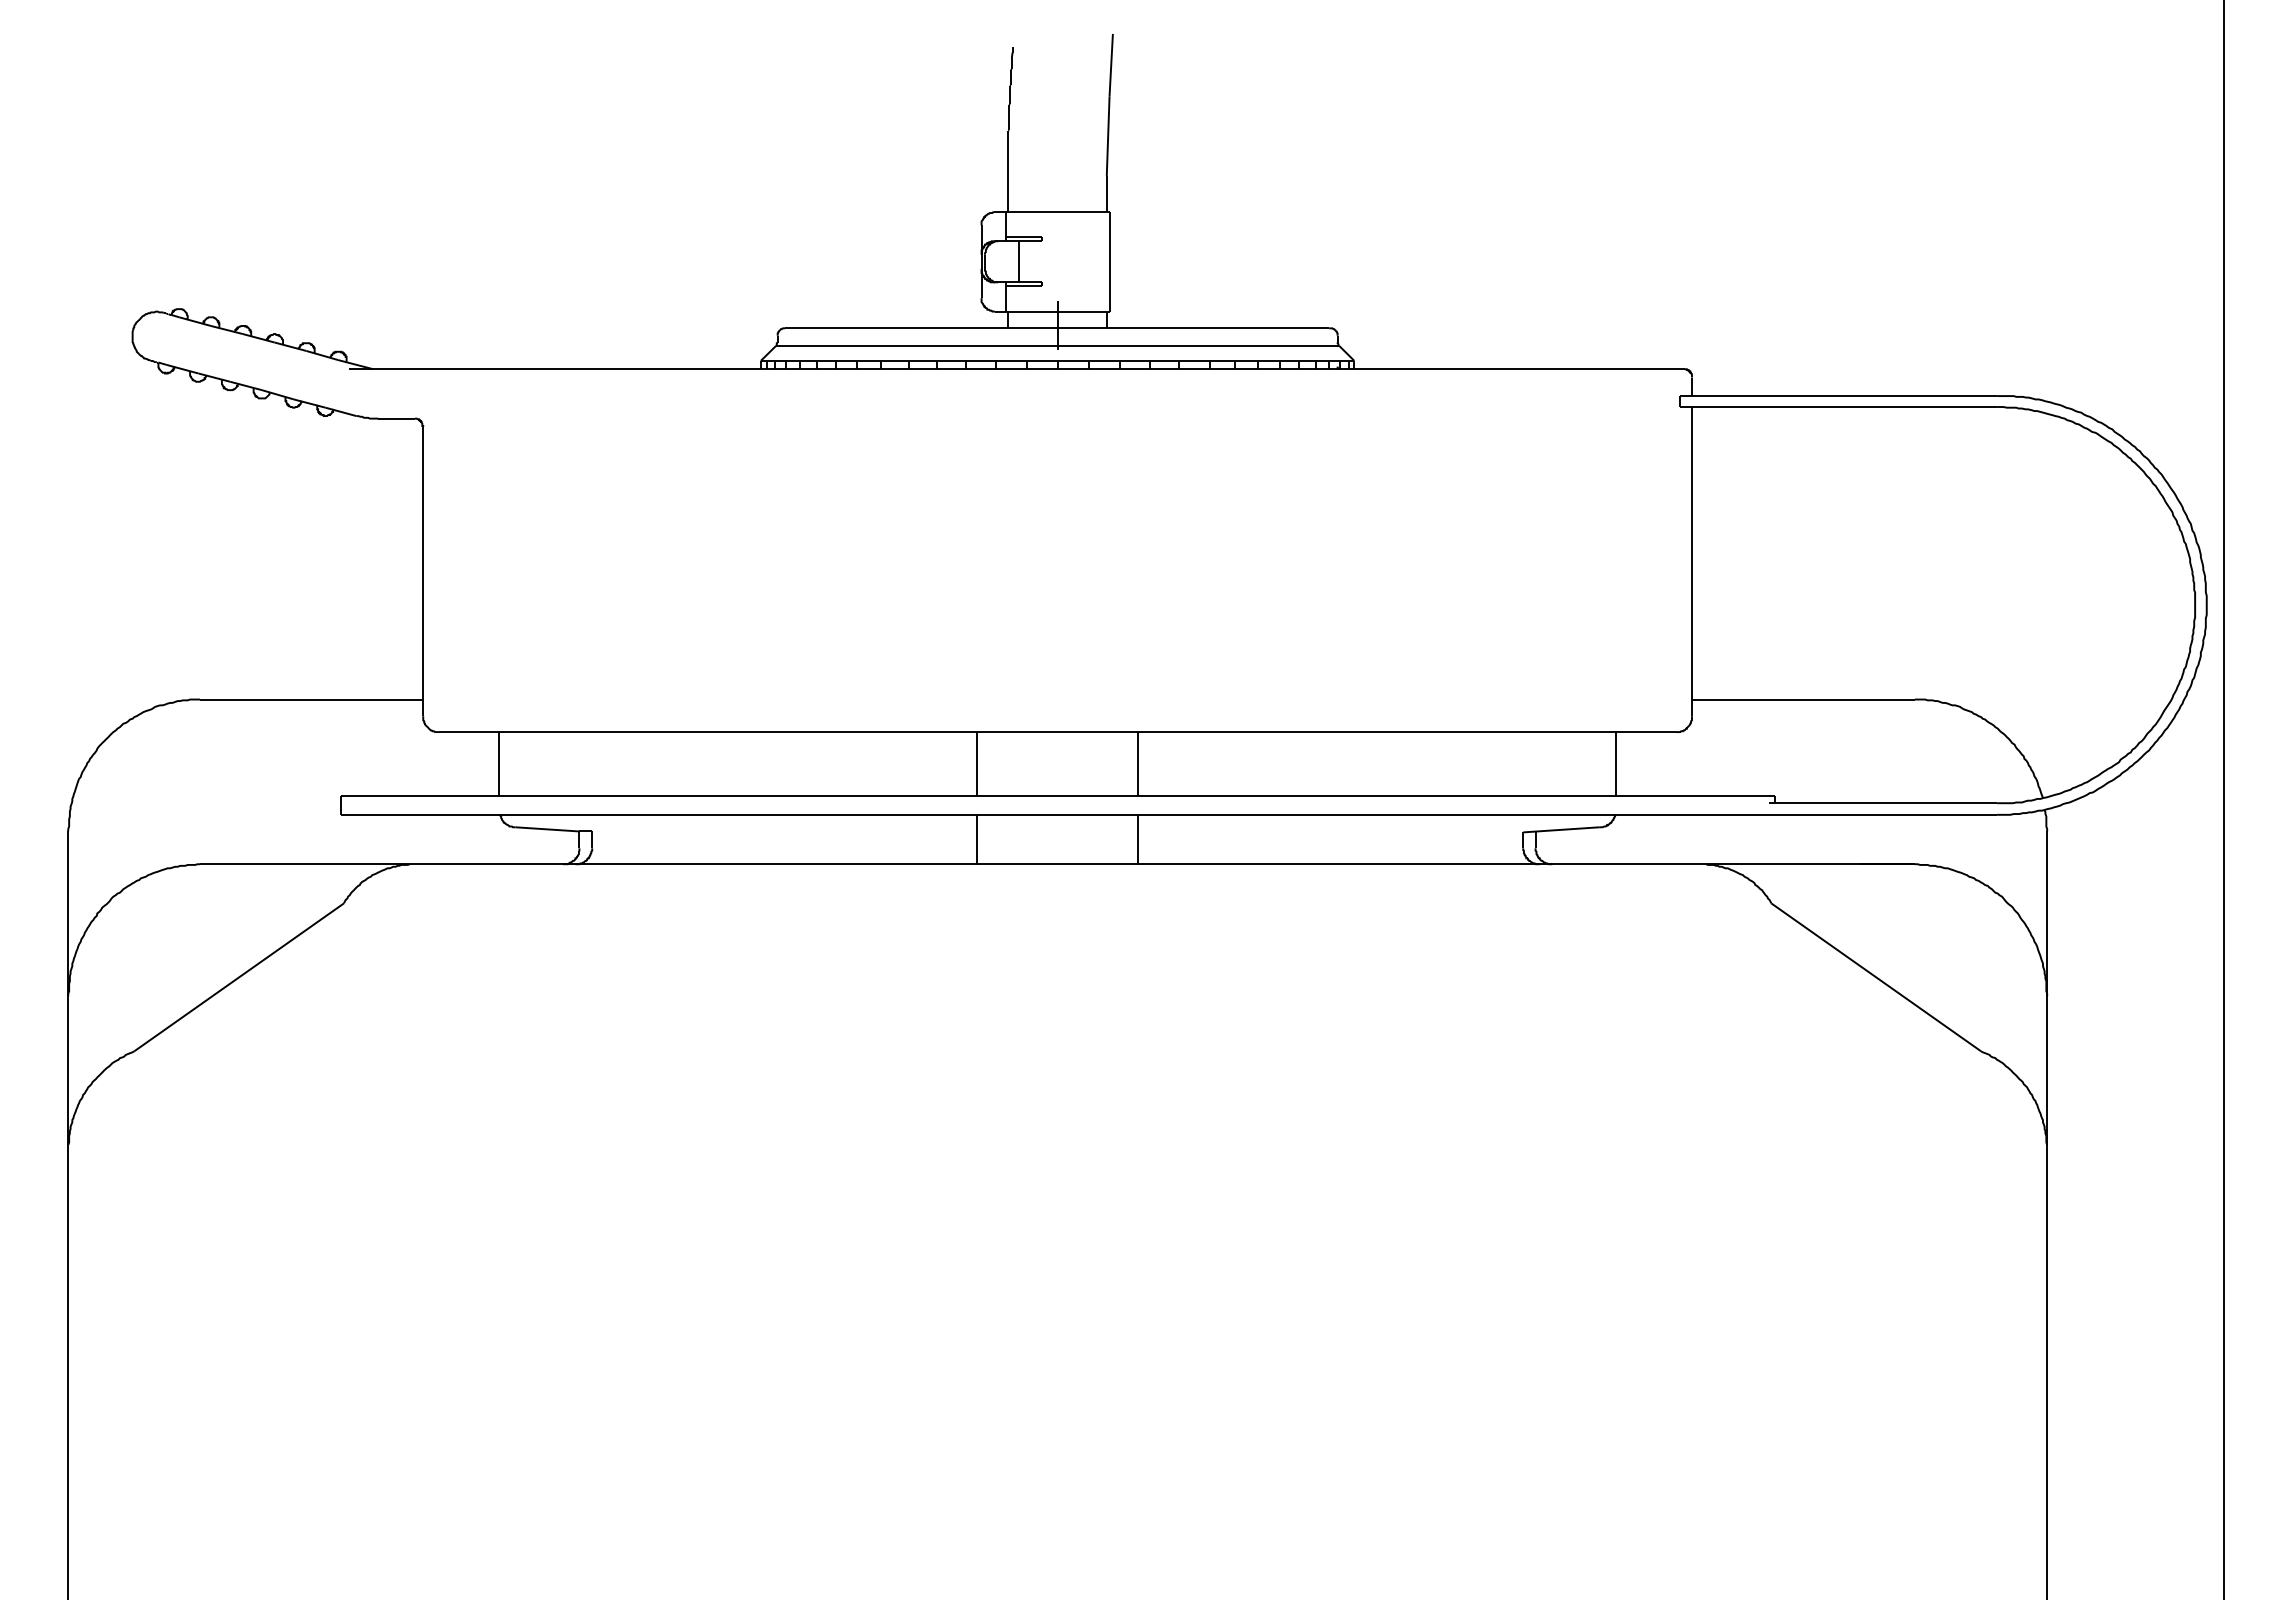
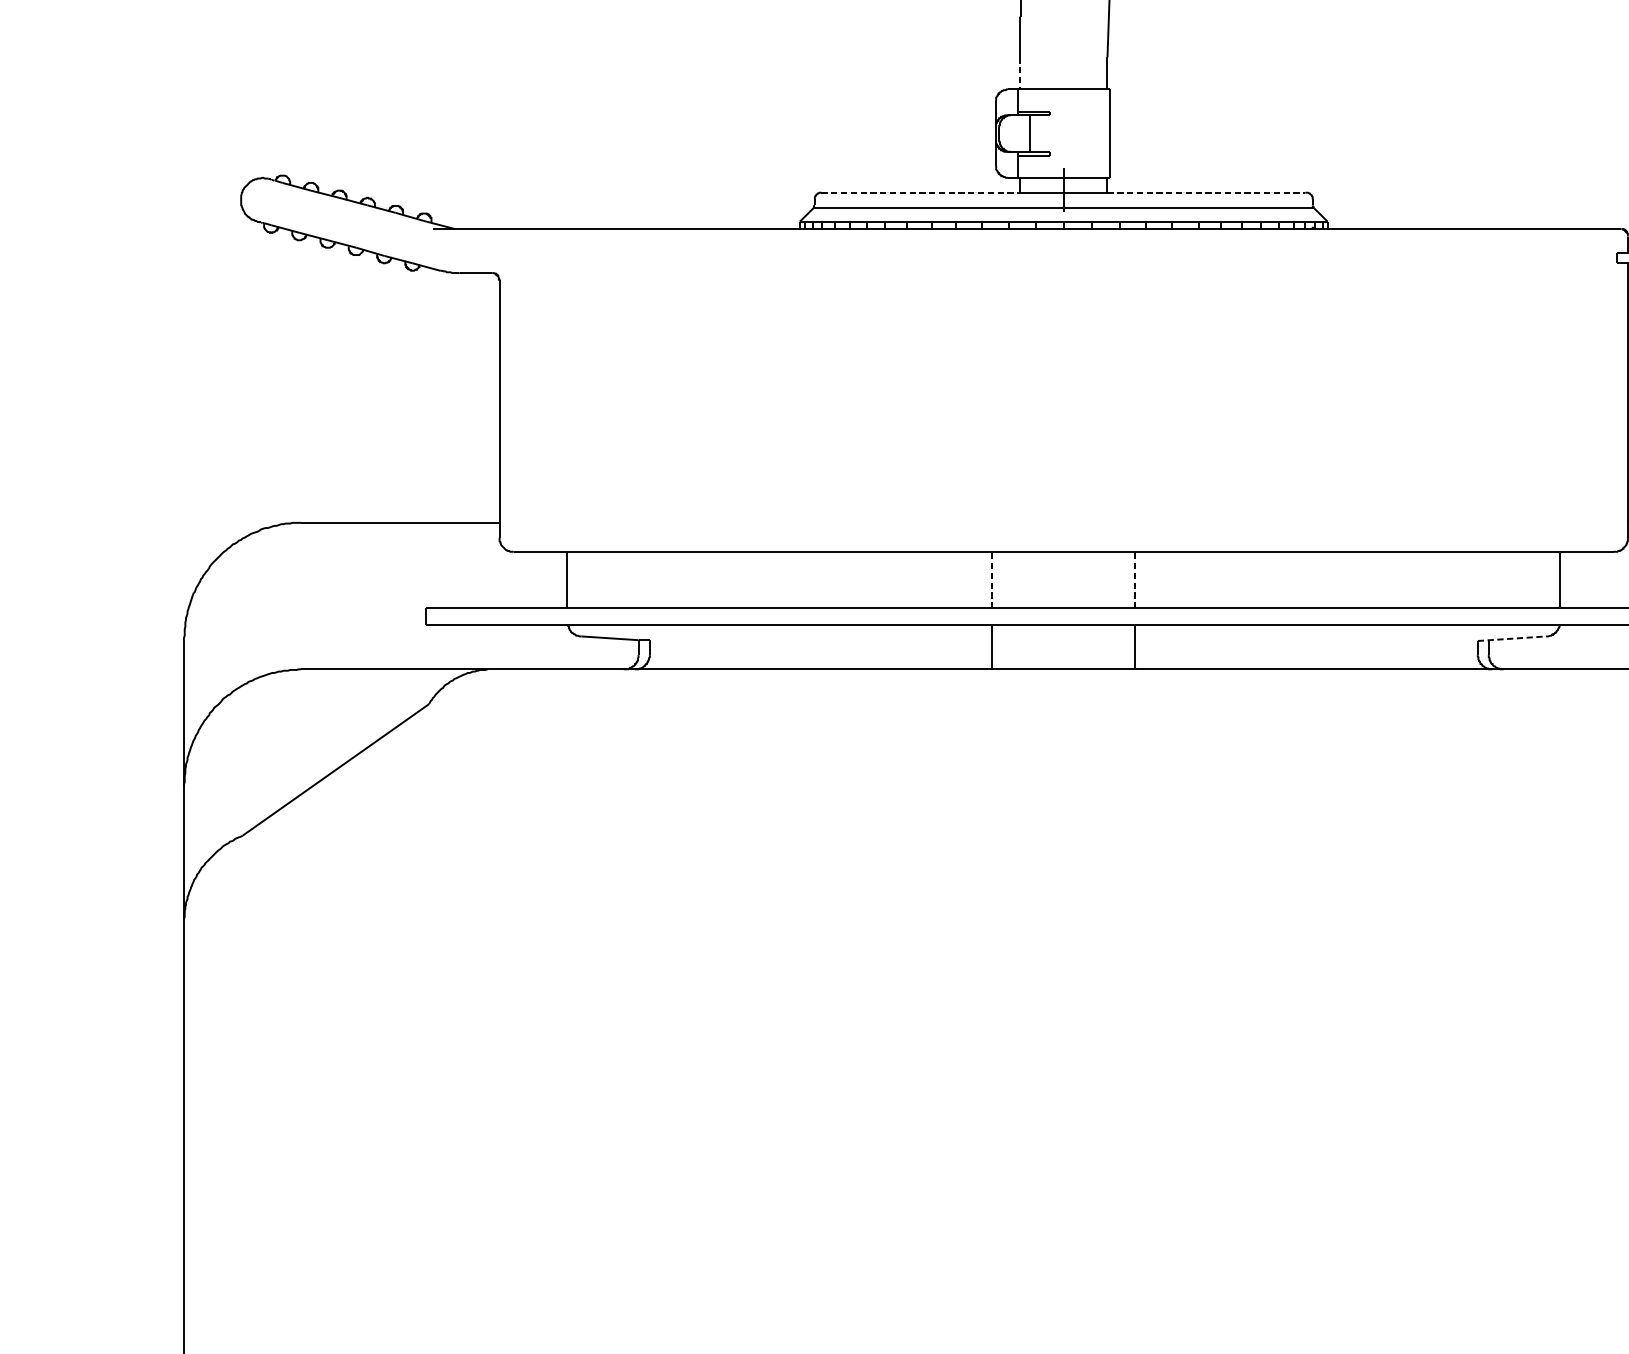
line: (1008, 194) -> (1020, 73), solid -> dashed
line: (896, 328) -> (920, 192), solid -> dashed
line: (1218, 328) -> (1206, 192), solid -> dashed
line: (977, 763) -> (992, 579), solid -> dashed
line: (1137, 763) -> (1134, 579), solid -> dashed
line: (1562, 829) -> (1512, 638), solid -> dashed

